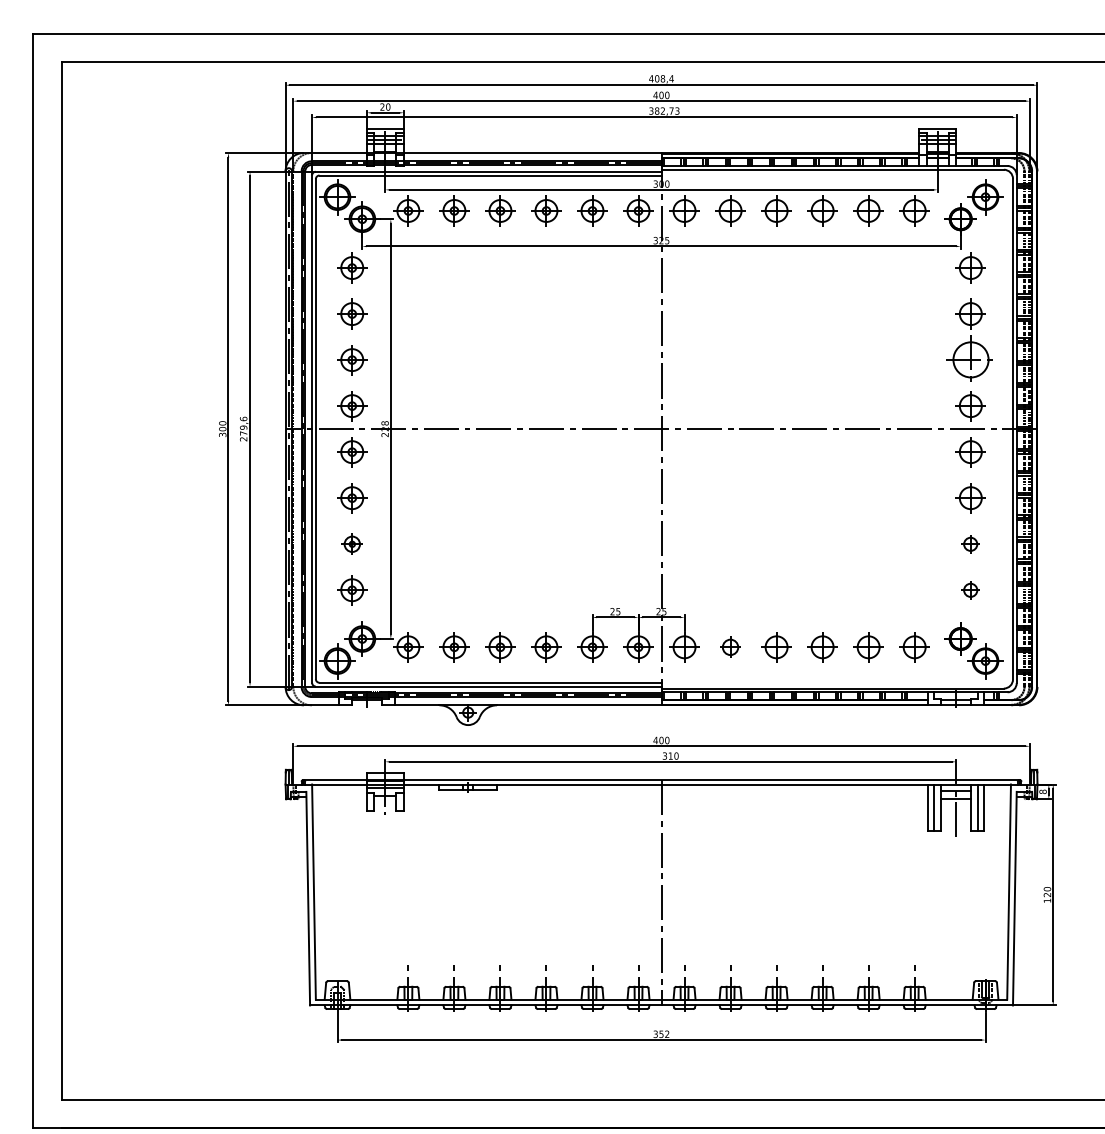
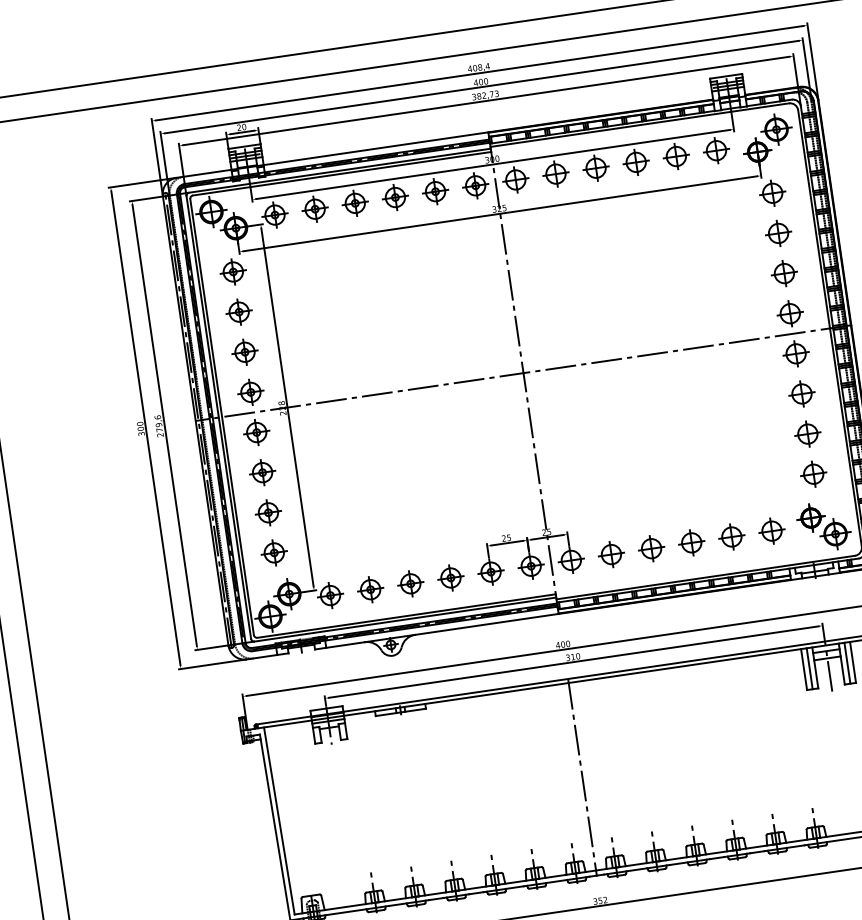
part: (970, 360) -> (784, 273), size x0.62
part: (352, 544) -> (268, 513), size x1.43
part: (970, 544) -> (807, 434), size x1.67
part: (970, 590) -> (813, 474), size x1.67
part: (730, 647) -> (611, 554), size x1.43

